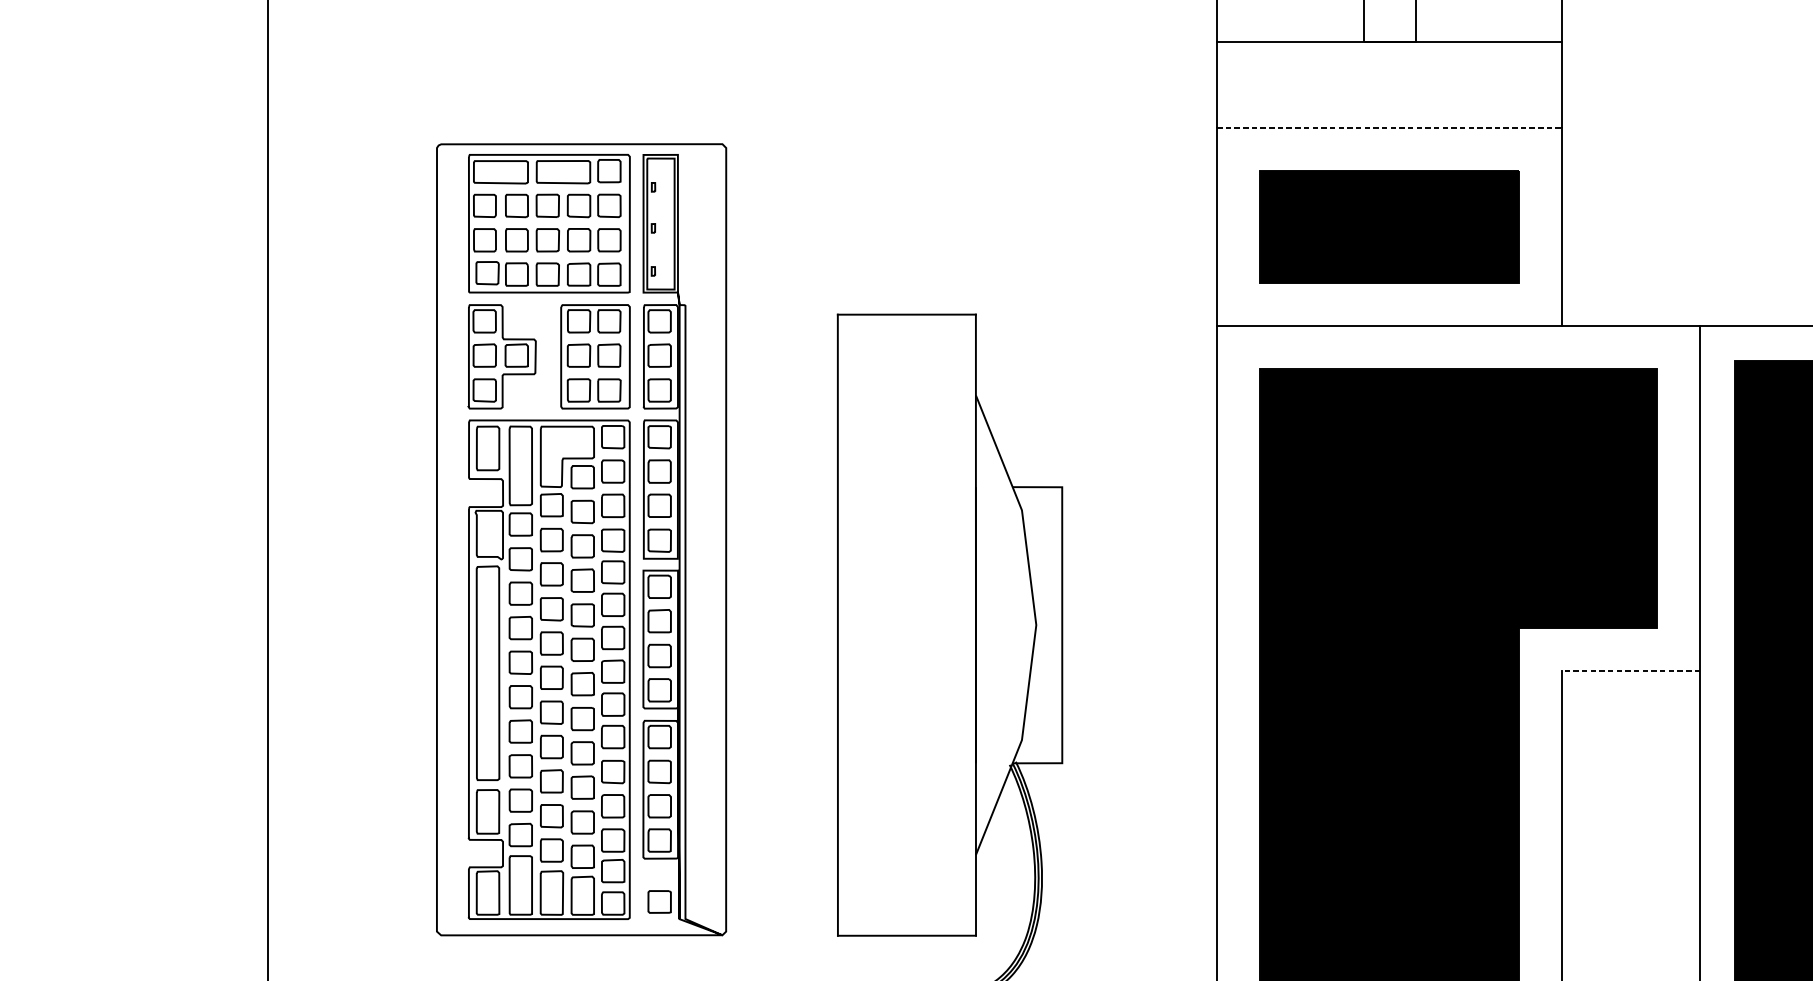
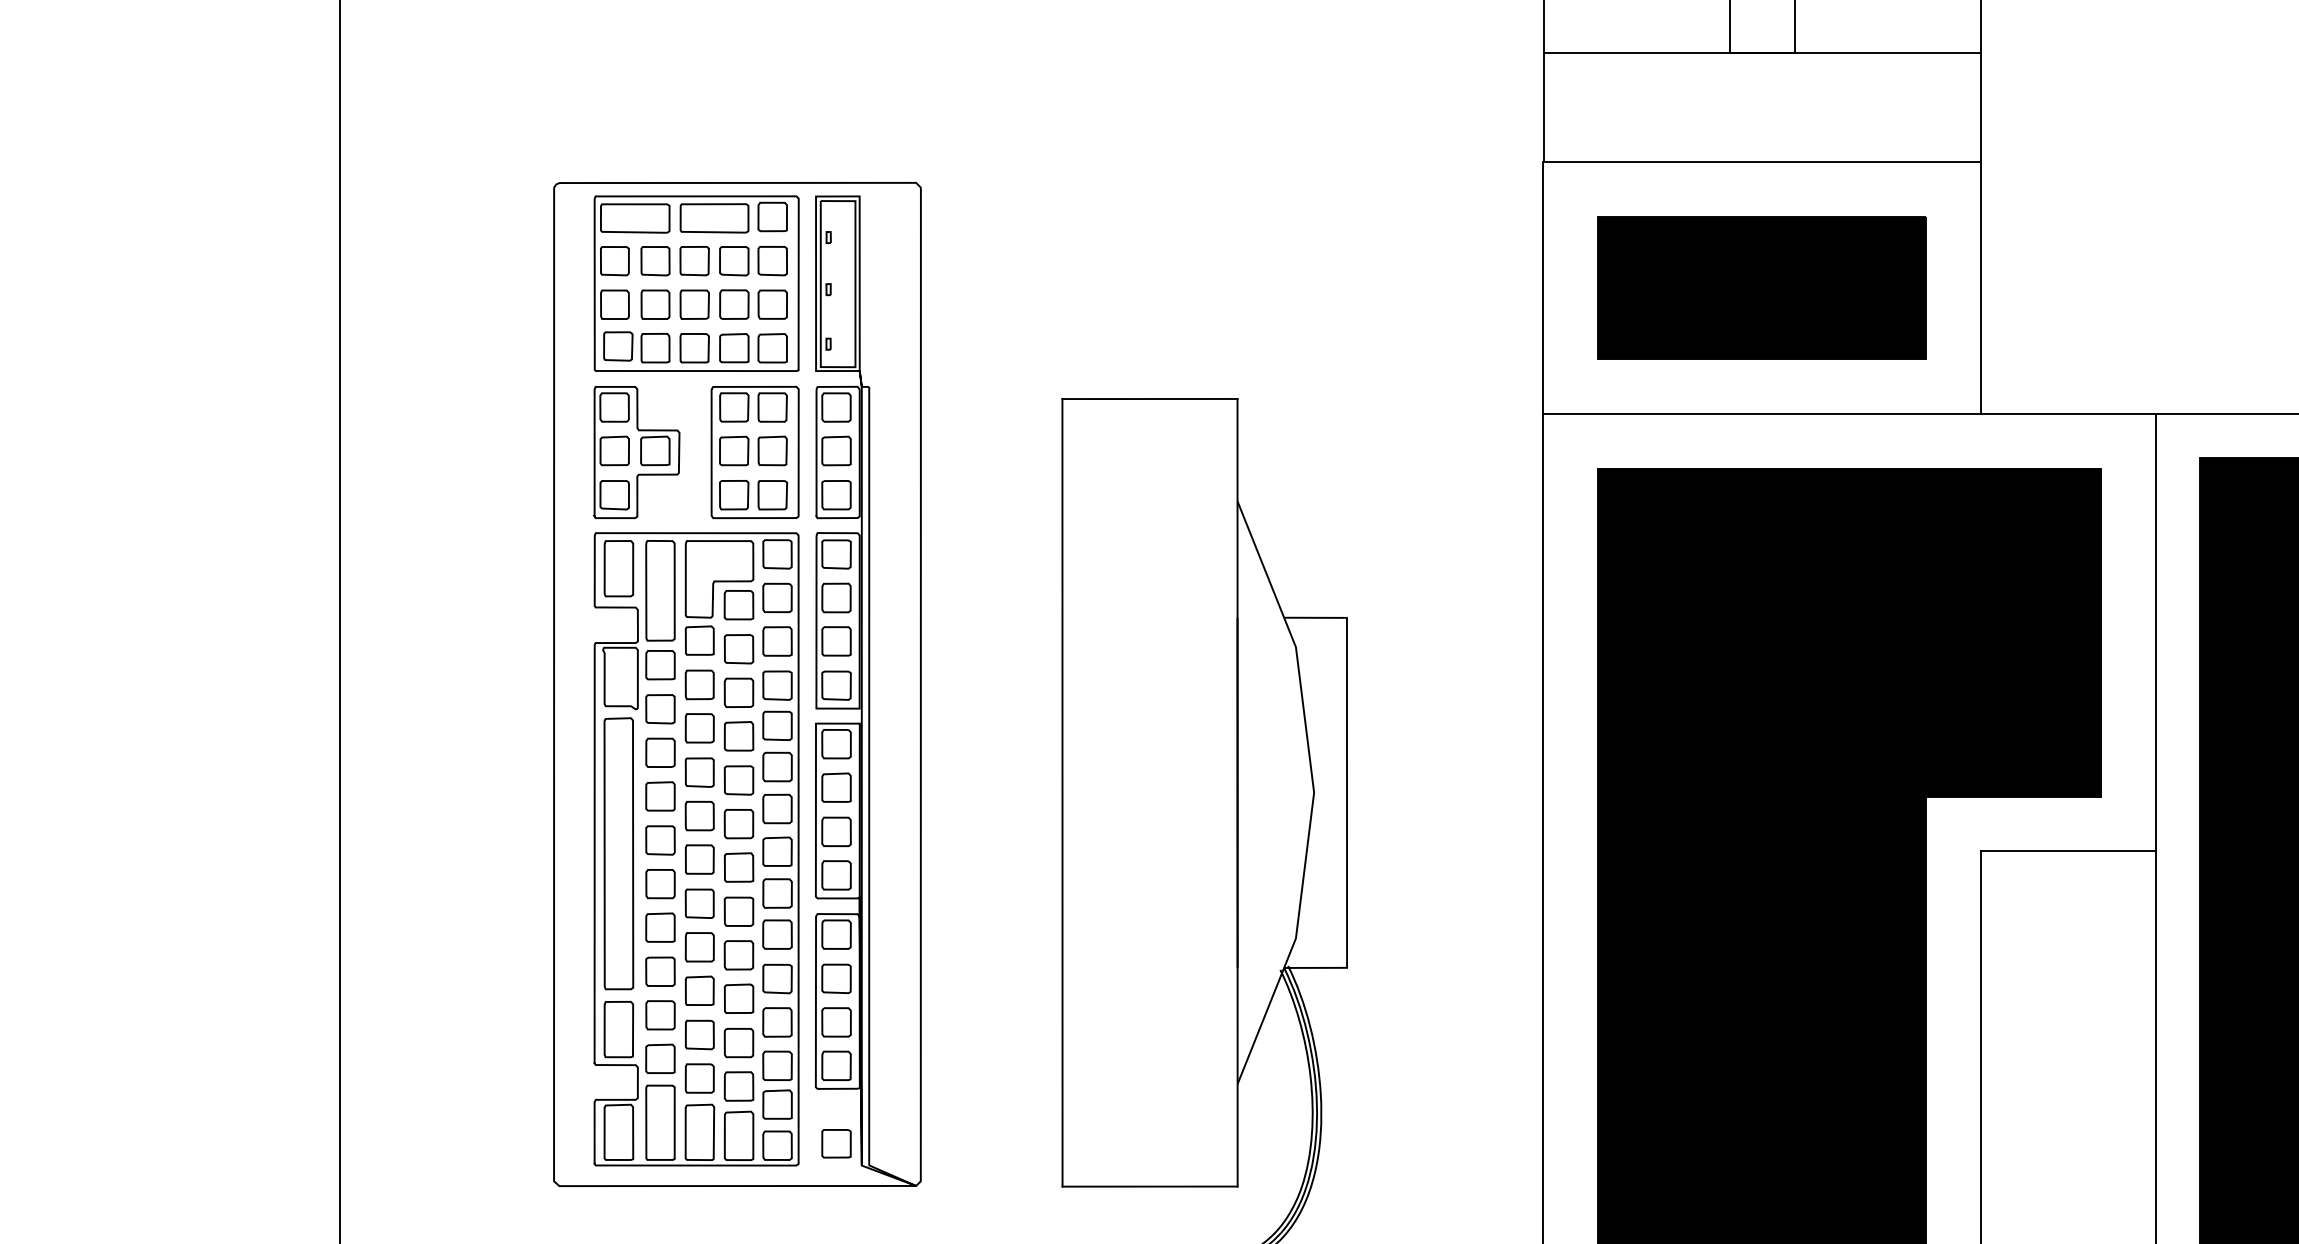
line: (1389, 128) -> (1762, 162), dashed -> solid
line: (1631, 671) -> (2068, 851), dashed -> solid

